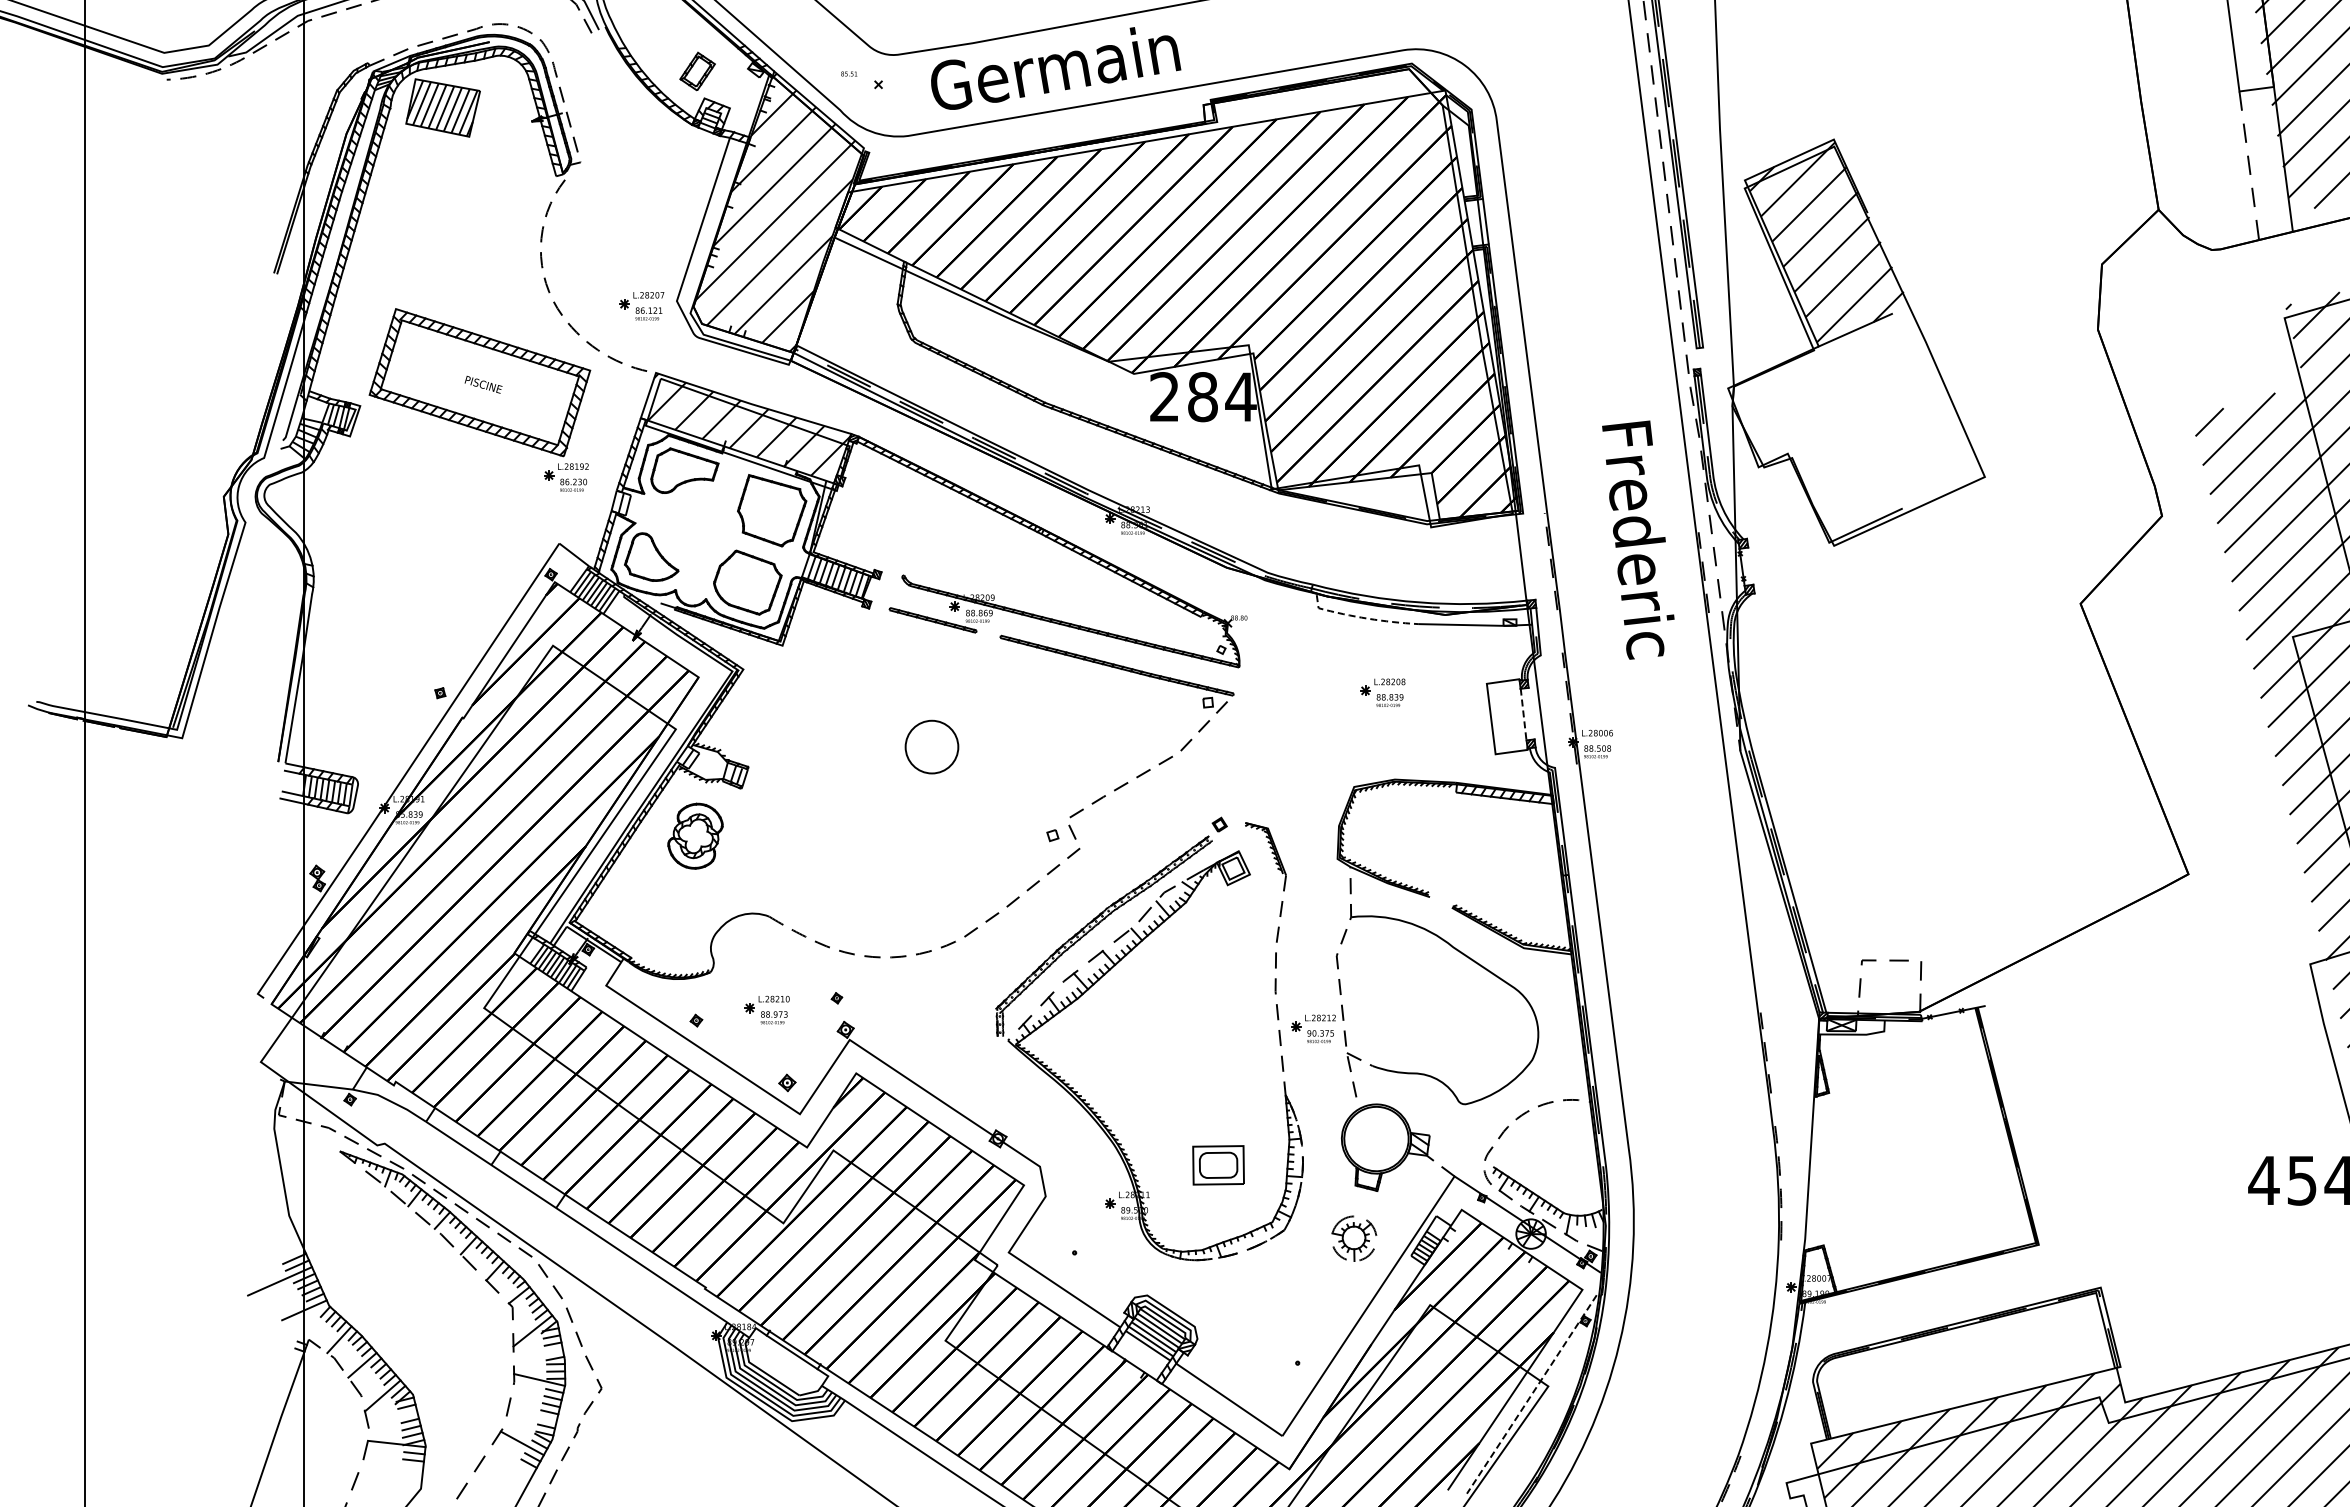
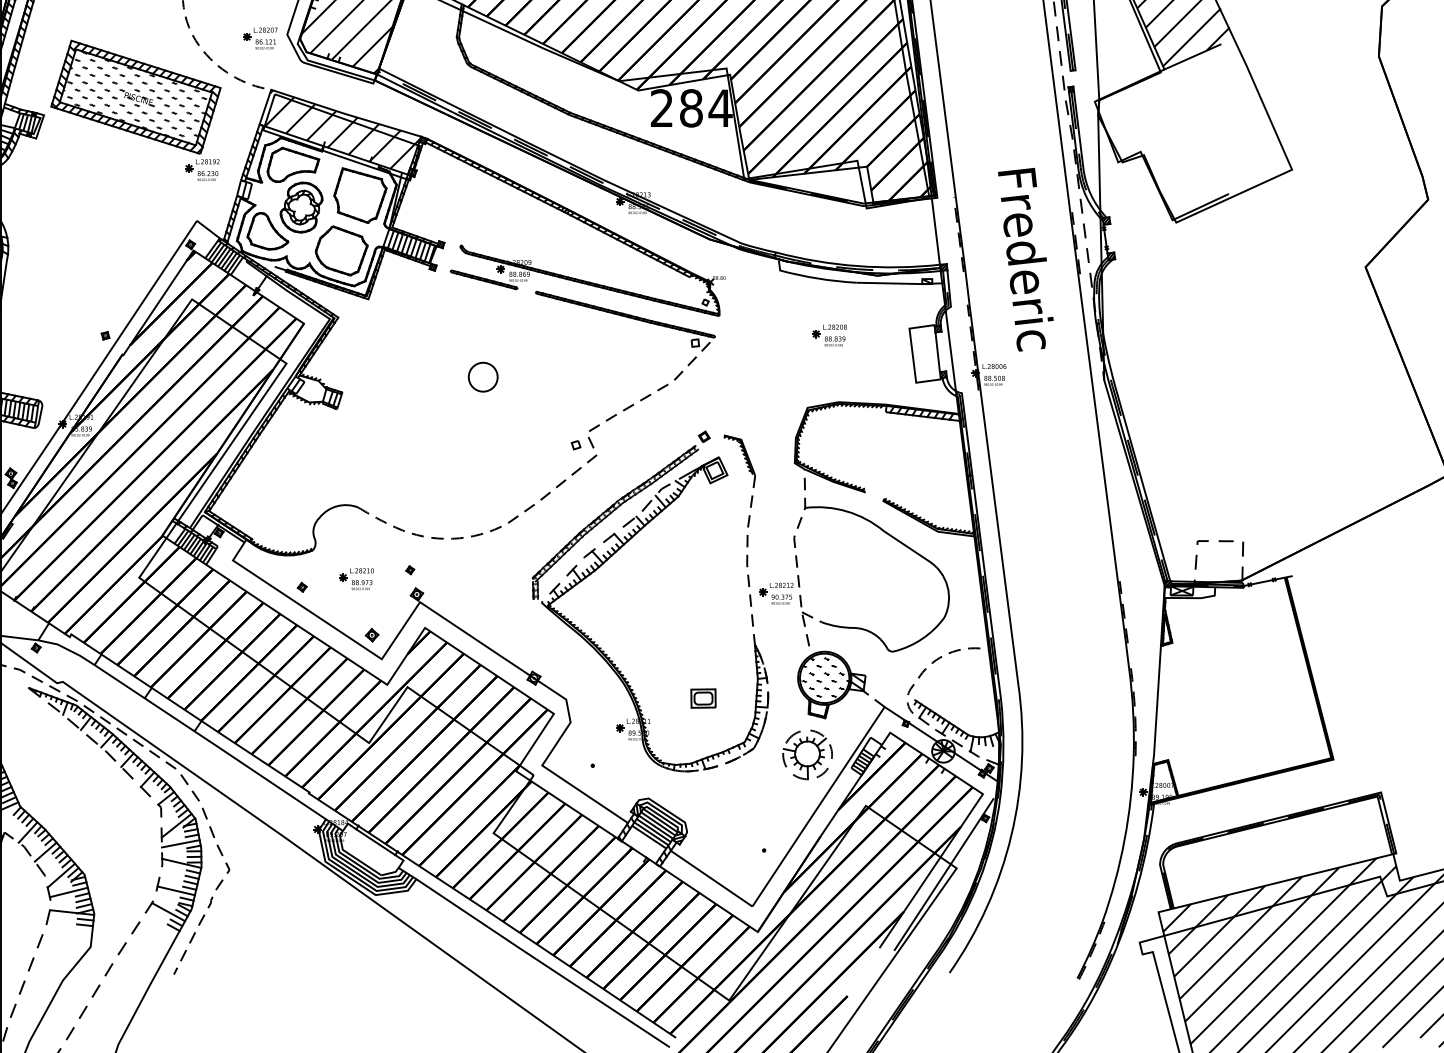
hatch: (478, 383) -> (134, 97), added
text: (1638, 539) -> (1025, 259), moved
line: (1361, 617) -> (813, 277), dashed -> solid
line: (1523, 714) -> (937, 352), dashed -> solid
circle: (931, 746) -> (482, 376), size x0.71
part: (695, 835) -> (301, 207), moved
hatch: (1377, 1138) -> (825, 677), added
part: (1218, 1165) -> (703, 698), size x0.62
part: (1353, 1238) -> (807, 754), size x1.43
line: (537, 1354) -> (180, 843), added
line: (1531, 1395) -> (943, 875), dashed -> solid
line: (532, 1415) -> (176, 890), added
line: (392, 1417) -> (68, 892), added

